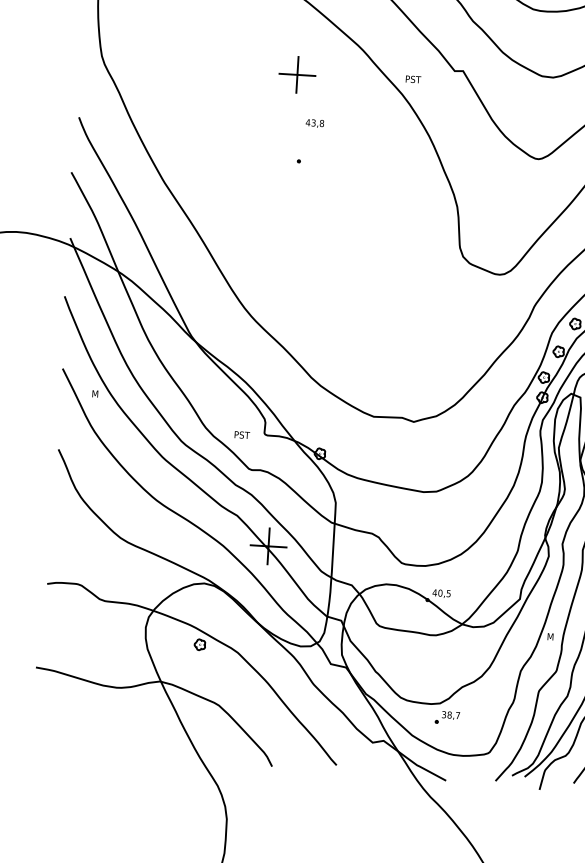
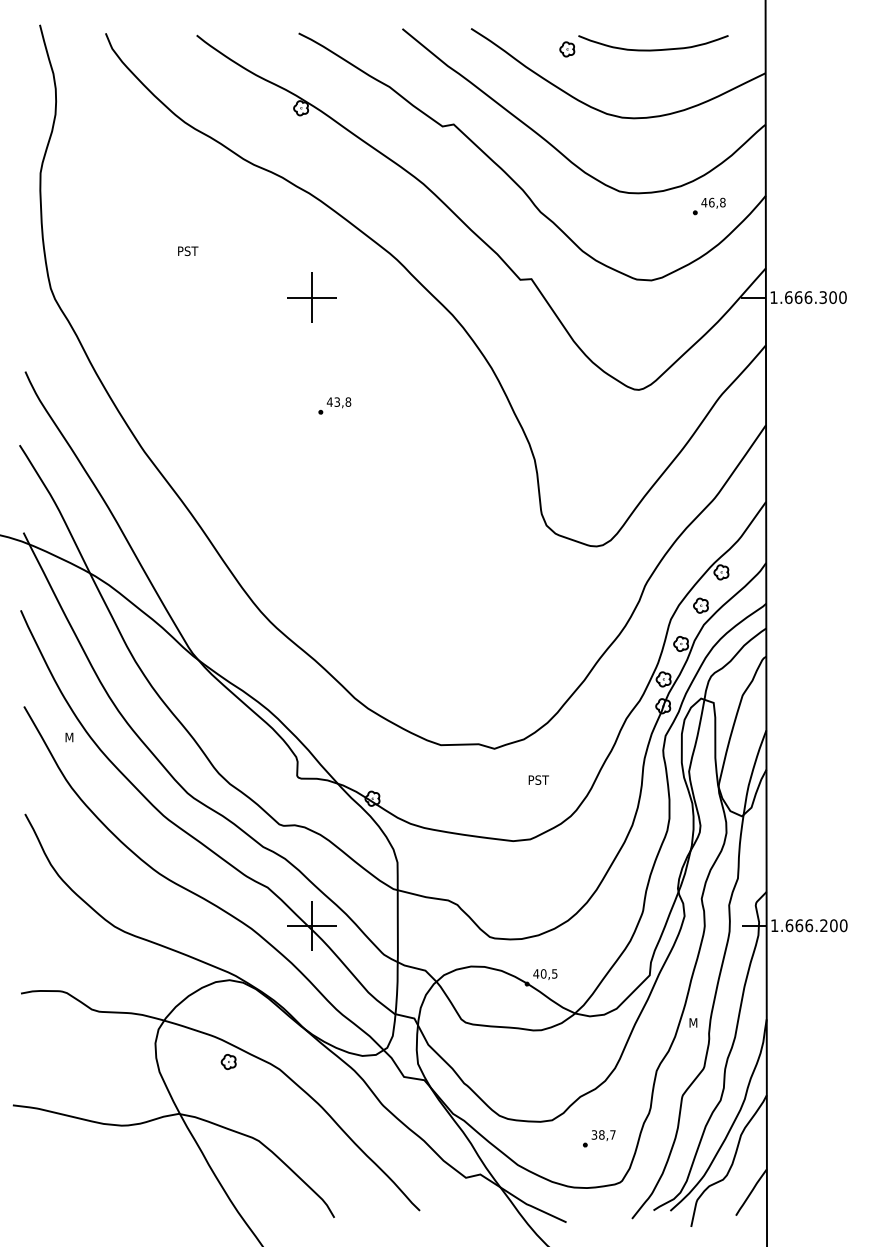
text: (413, 78) -> (188, 250), moved
text: (314, 123) -> (338, 402), moved
text: (242, 434) -> (538, 779), moved
part: (447, 717) -> (599, 1138), moved

